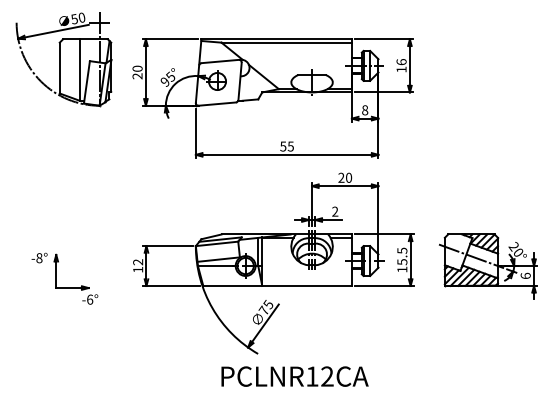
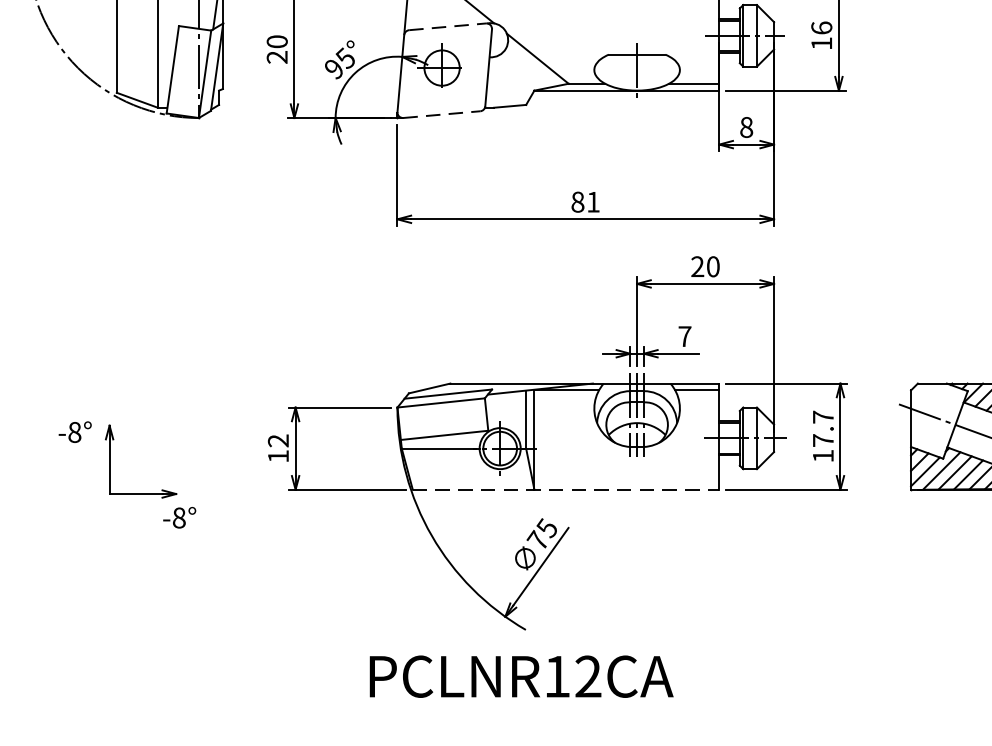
line: (220, 61) -> (448, 26), solid -> dashed
line: (217, 104) -> (442, 115), solid -> dashed
text: (286, 146) -> (584, 202), 55 -> 81
text: (335, 211) -> (685, 336), 2 -> 7
text: (402, 256) -> (823, 428), 15.5 -> 17.7
line: (278, 285) -> (567, 488), solid -> dashed
text: (90, 299) -> (180, 517), -6° -> -8°
text: (294, 376) -> (520, 676), moved

